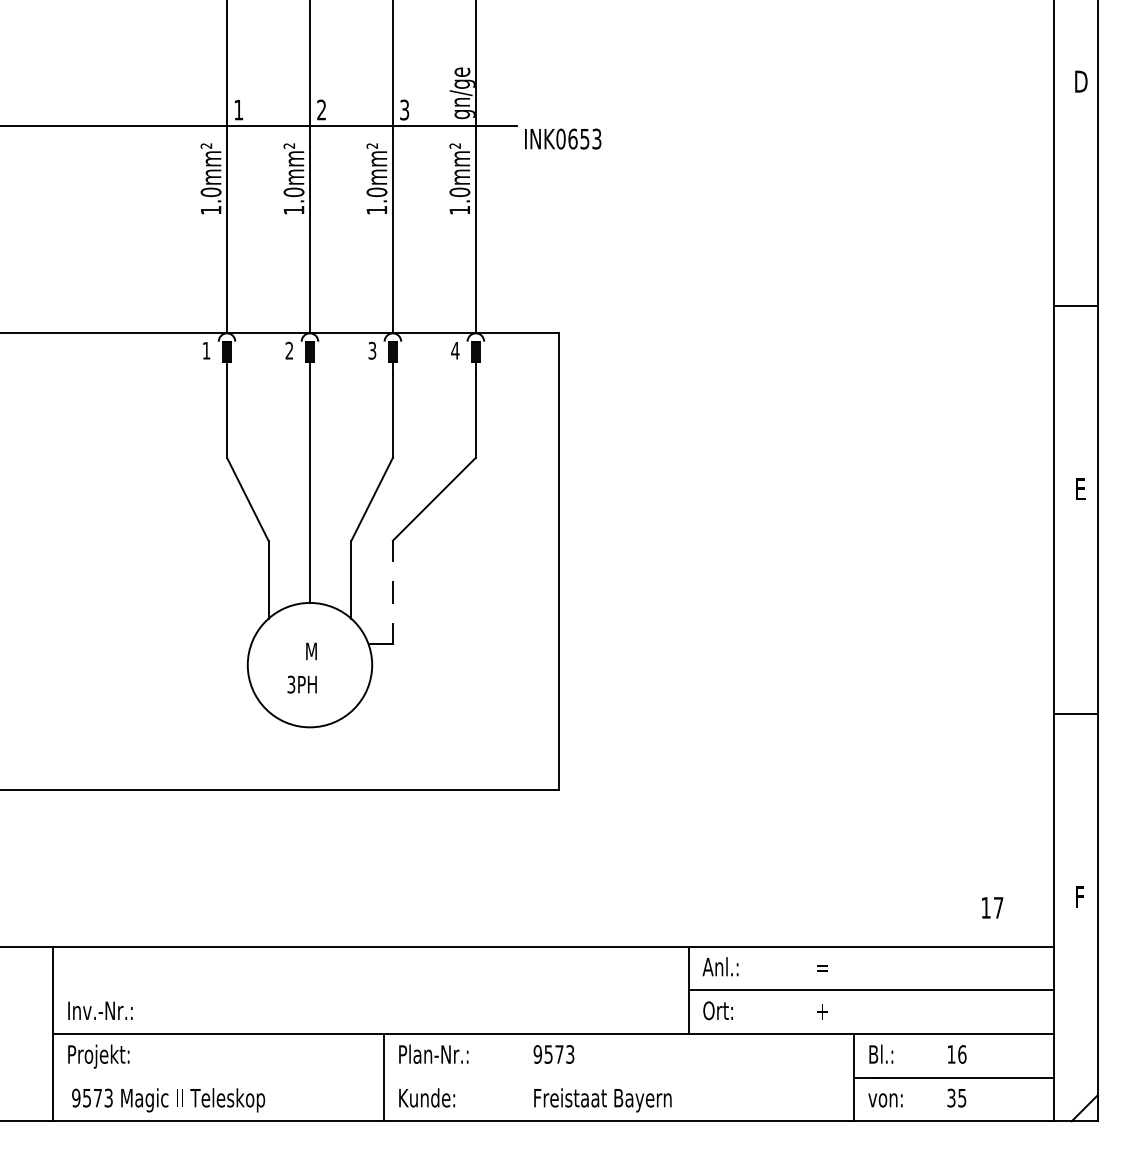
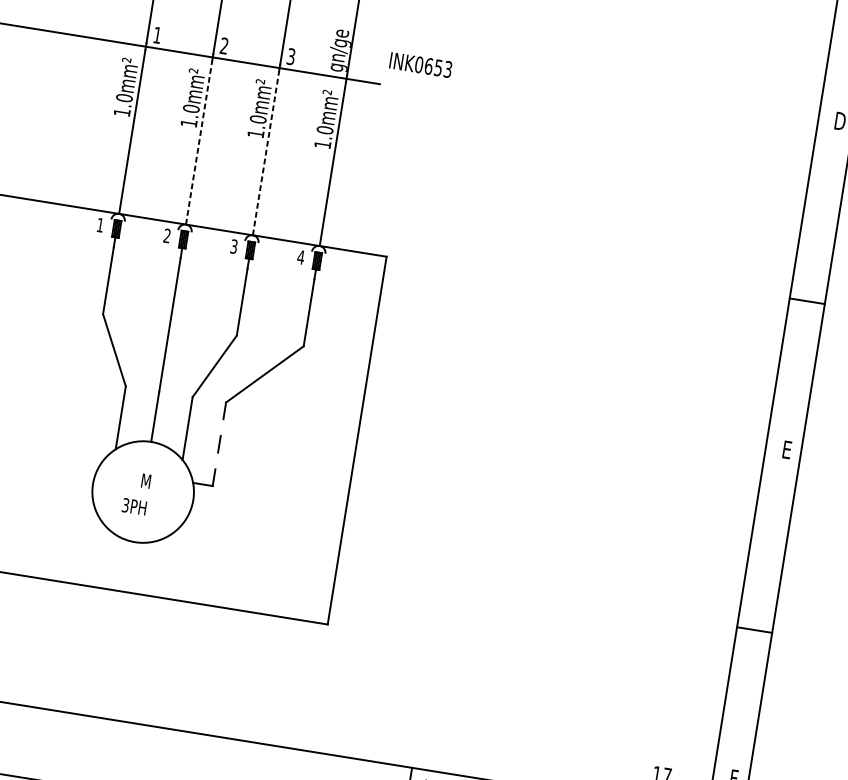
text: (563, 138) -> (421, 64), moved
line: (309, 231) -> (198, 142), solid -> dashed
line: (392, 231) -> (265, 153), solid -> dashed

